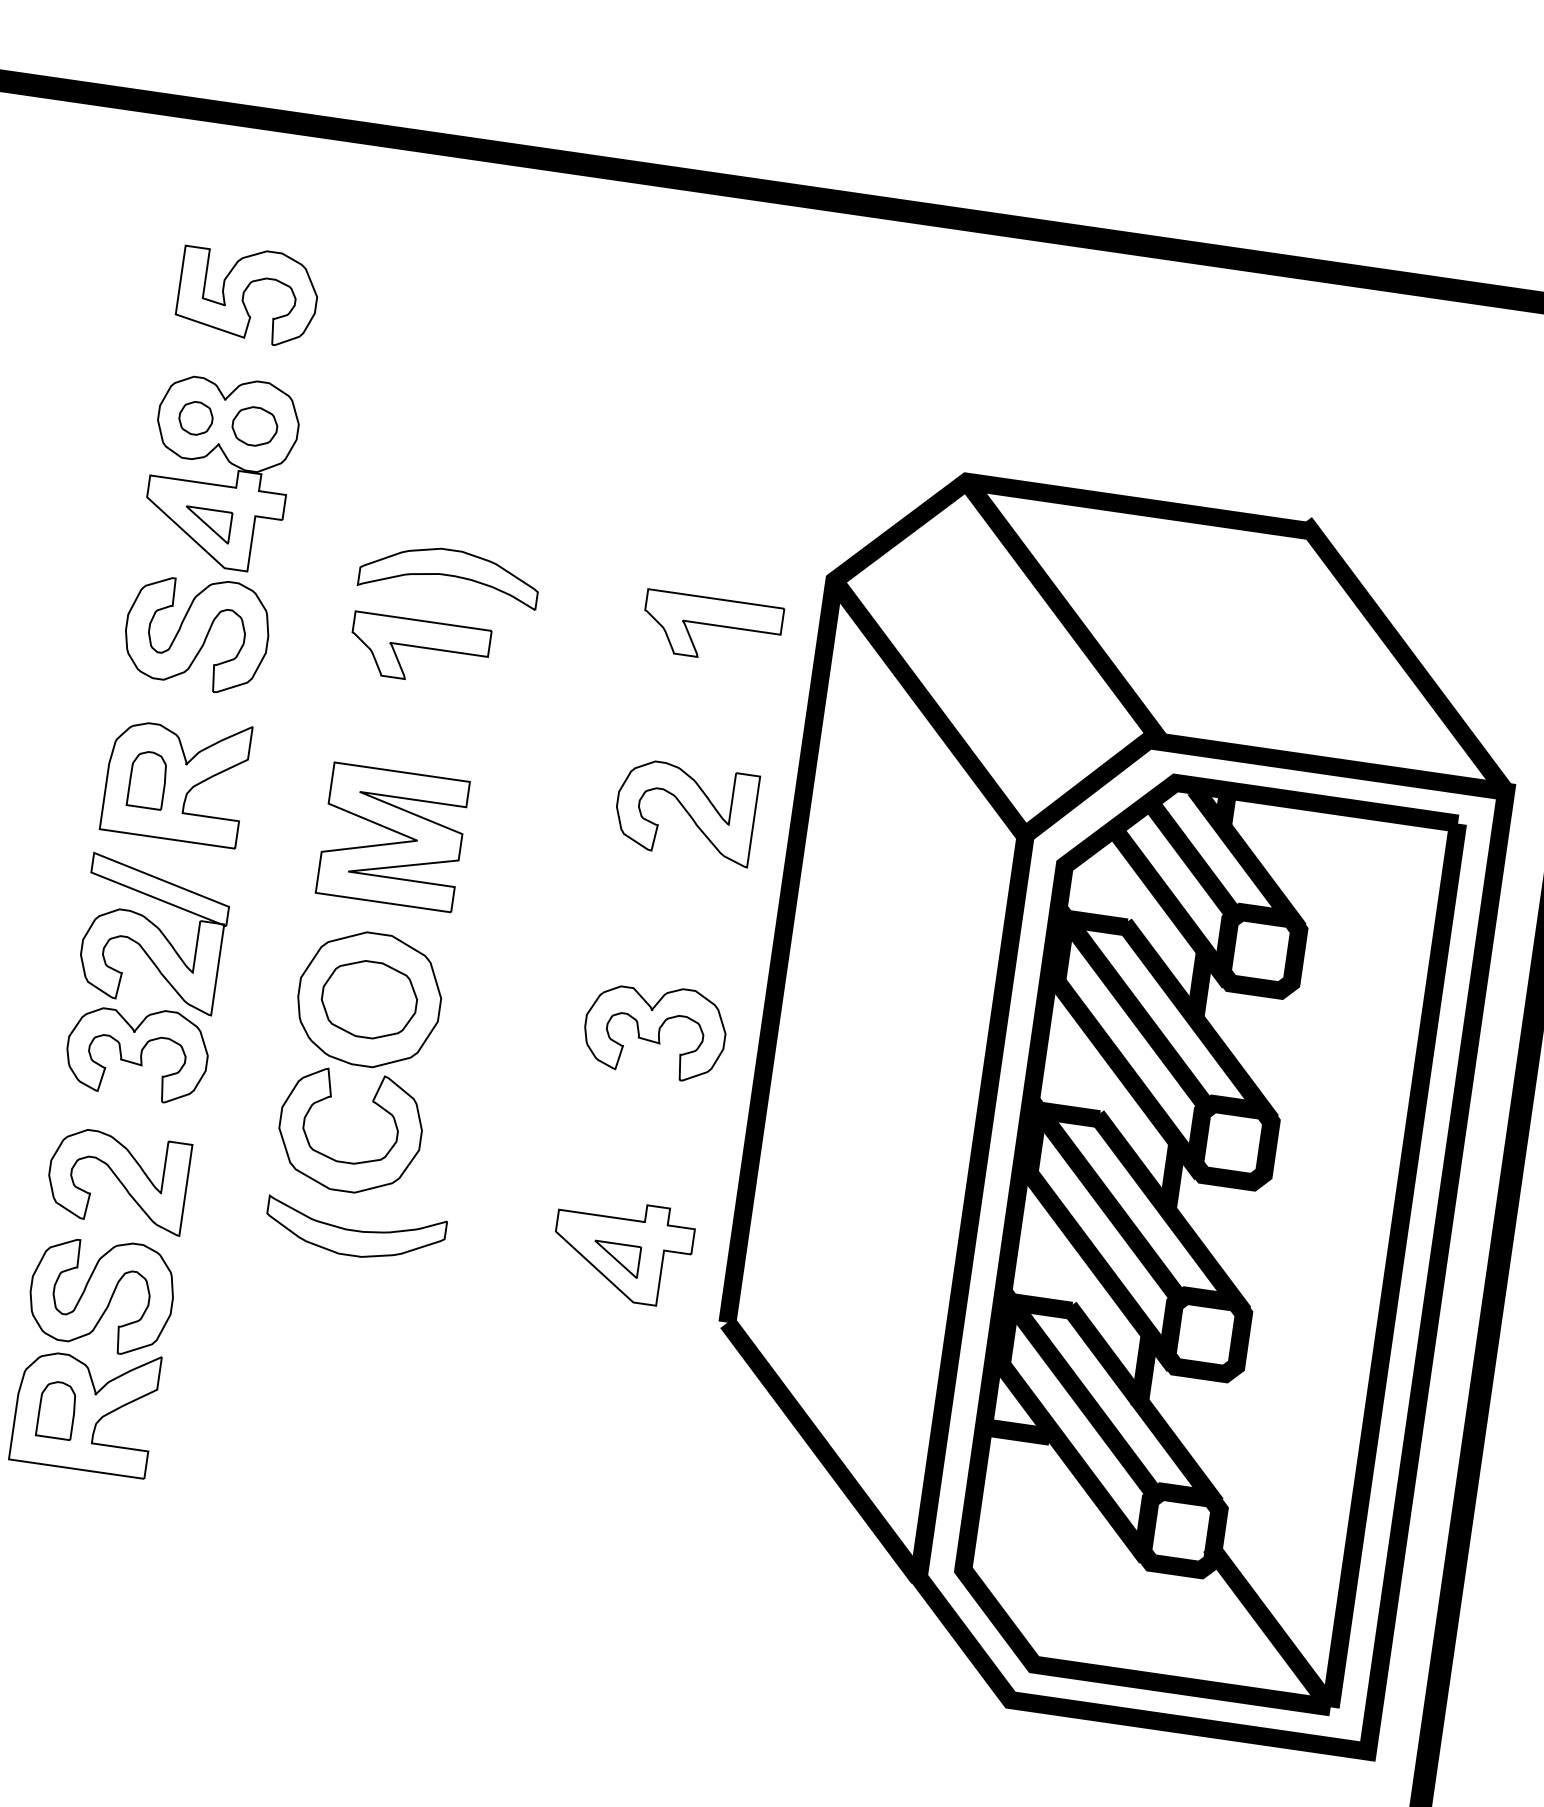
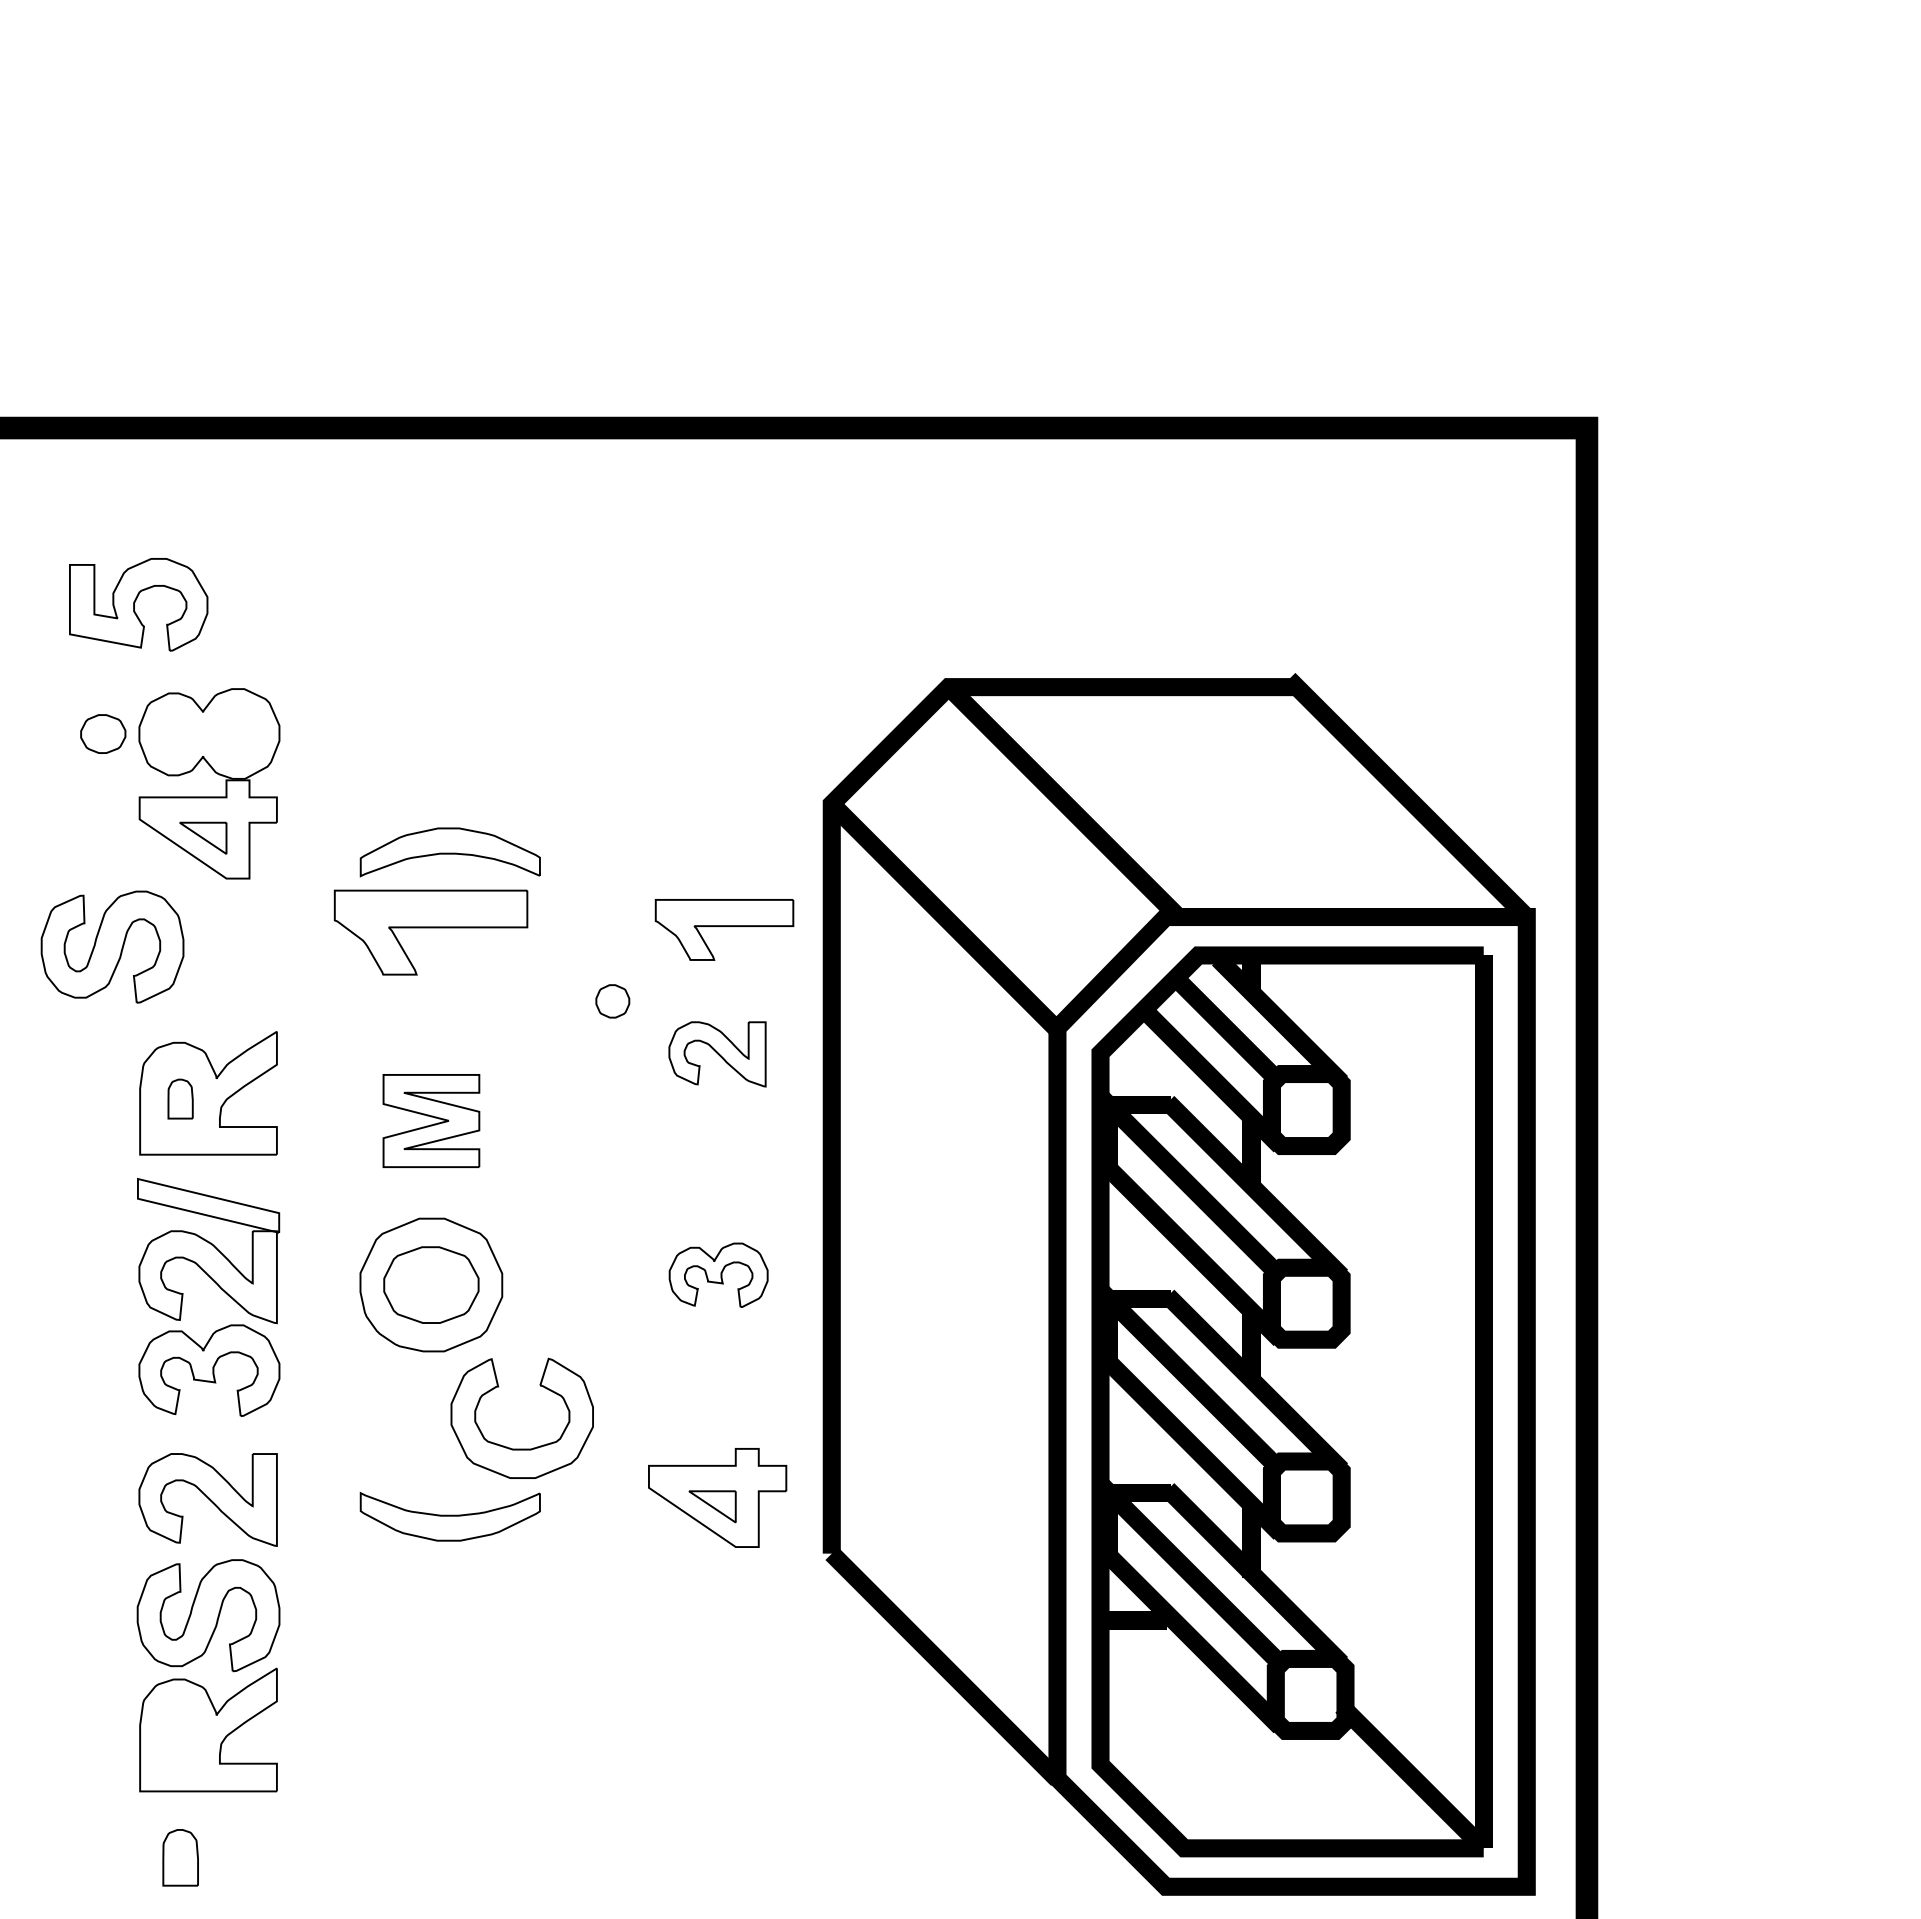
part: (247, 294) -> (138, 604), moved
part: (195, 418) -> (612, 1001), moved
part: (255, 426) -> (103, 733), moved
part: (712, 628) -> (724, 929), moved
part: (197, 632) -> (112, 946), moved
part: (418, 650) -> (430, 932), size x1.4
part: (147, 779) -> (180, 1098), size x0.7
part: (685, 812) -> (717, 1054), size x0.7
part: (393, 836) -> (431, 1120), size x0.7
part: (654, 1031) -> (718, 1275), size x0.7
part: (345, 1161) -> (521, 1448), moved
part: (56, 1409) -> (180, 1857), moved

